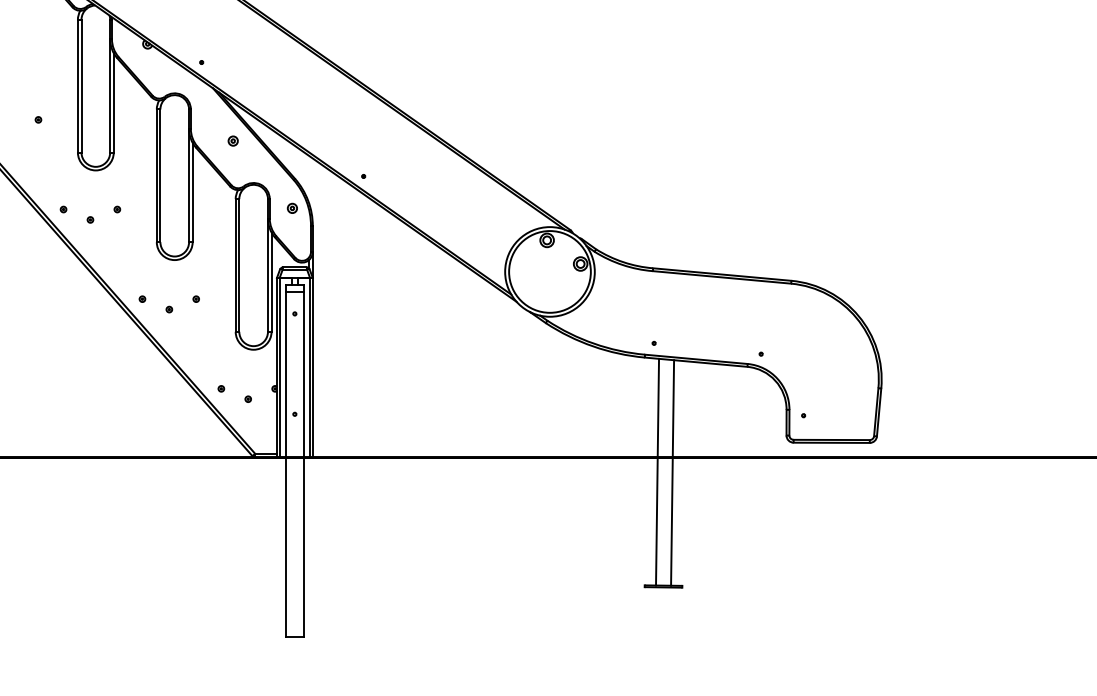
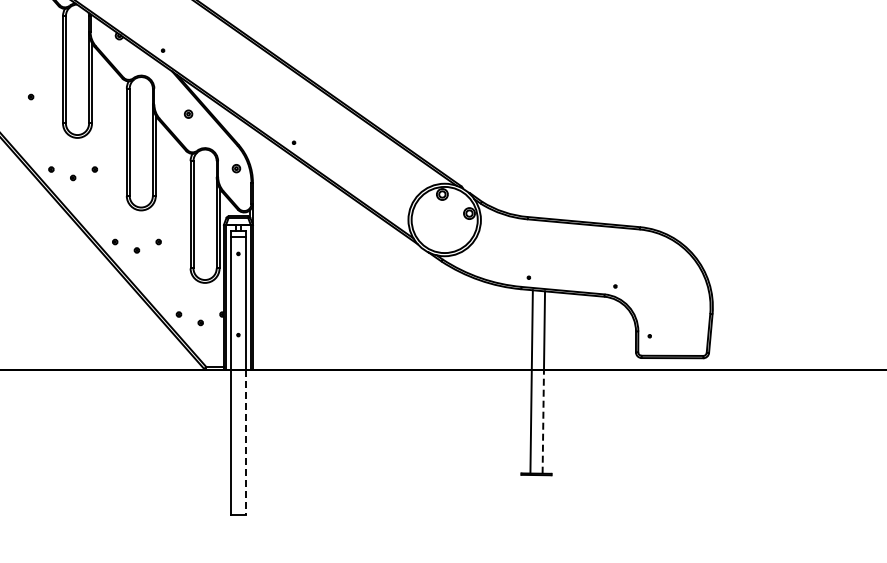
line: (672, 521) -> (543, 421), solid -> dashed
line: (303, 548) -> (245, 443), solid -> dashed

